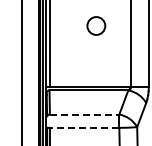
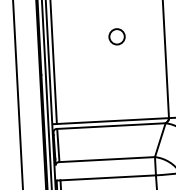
circle: (96, 25) -> (117, 36), size x0.62
line: (84, 114) -> (107, 159), dashed -> solid
line: (84, 127) -> (107, 177), dashed -> solid

